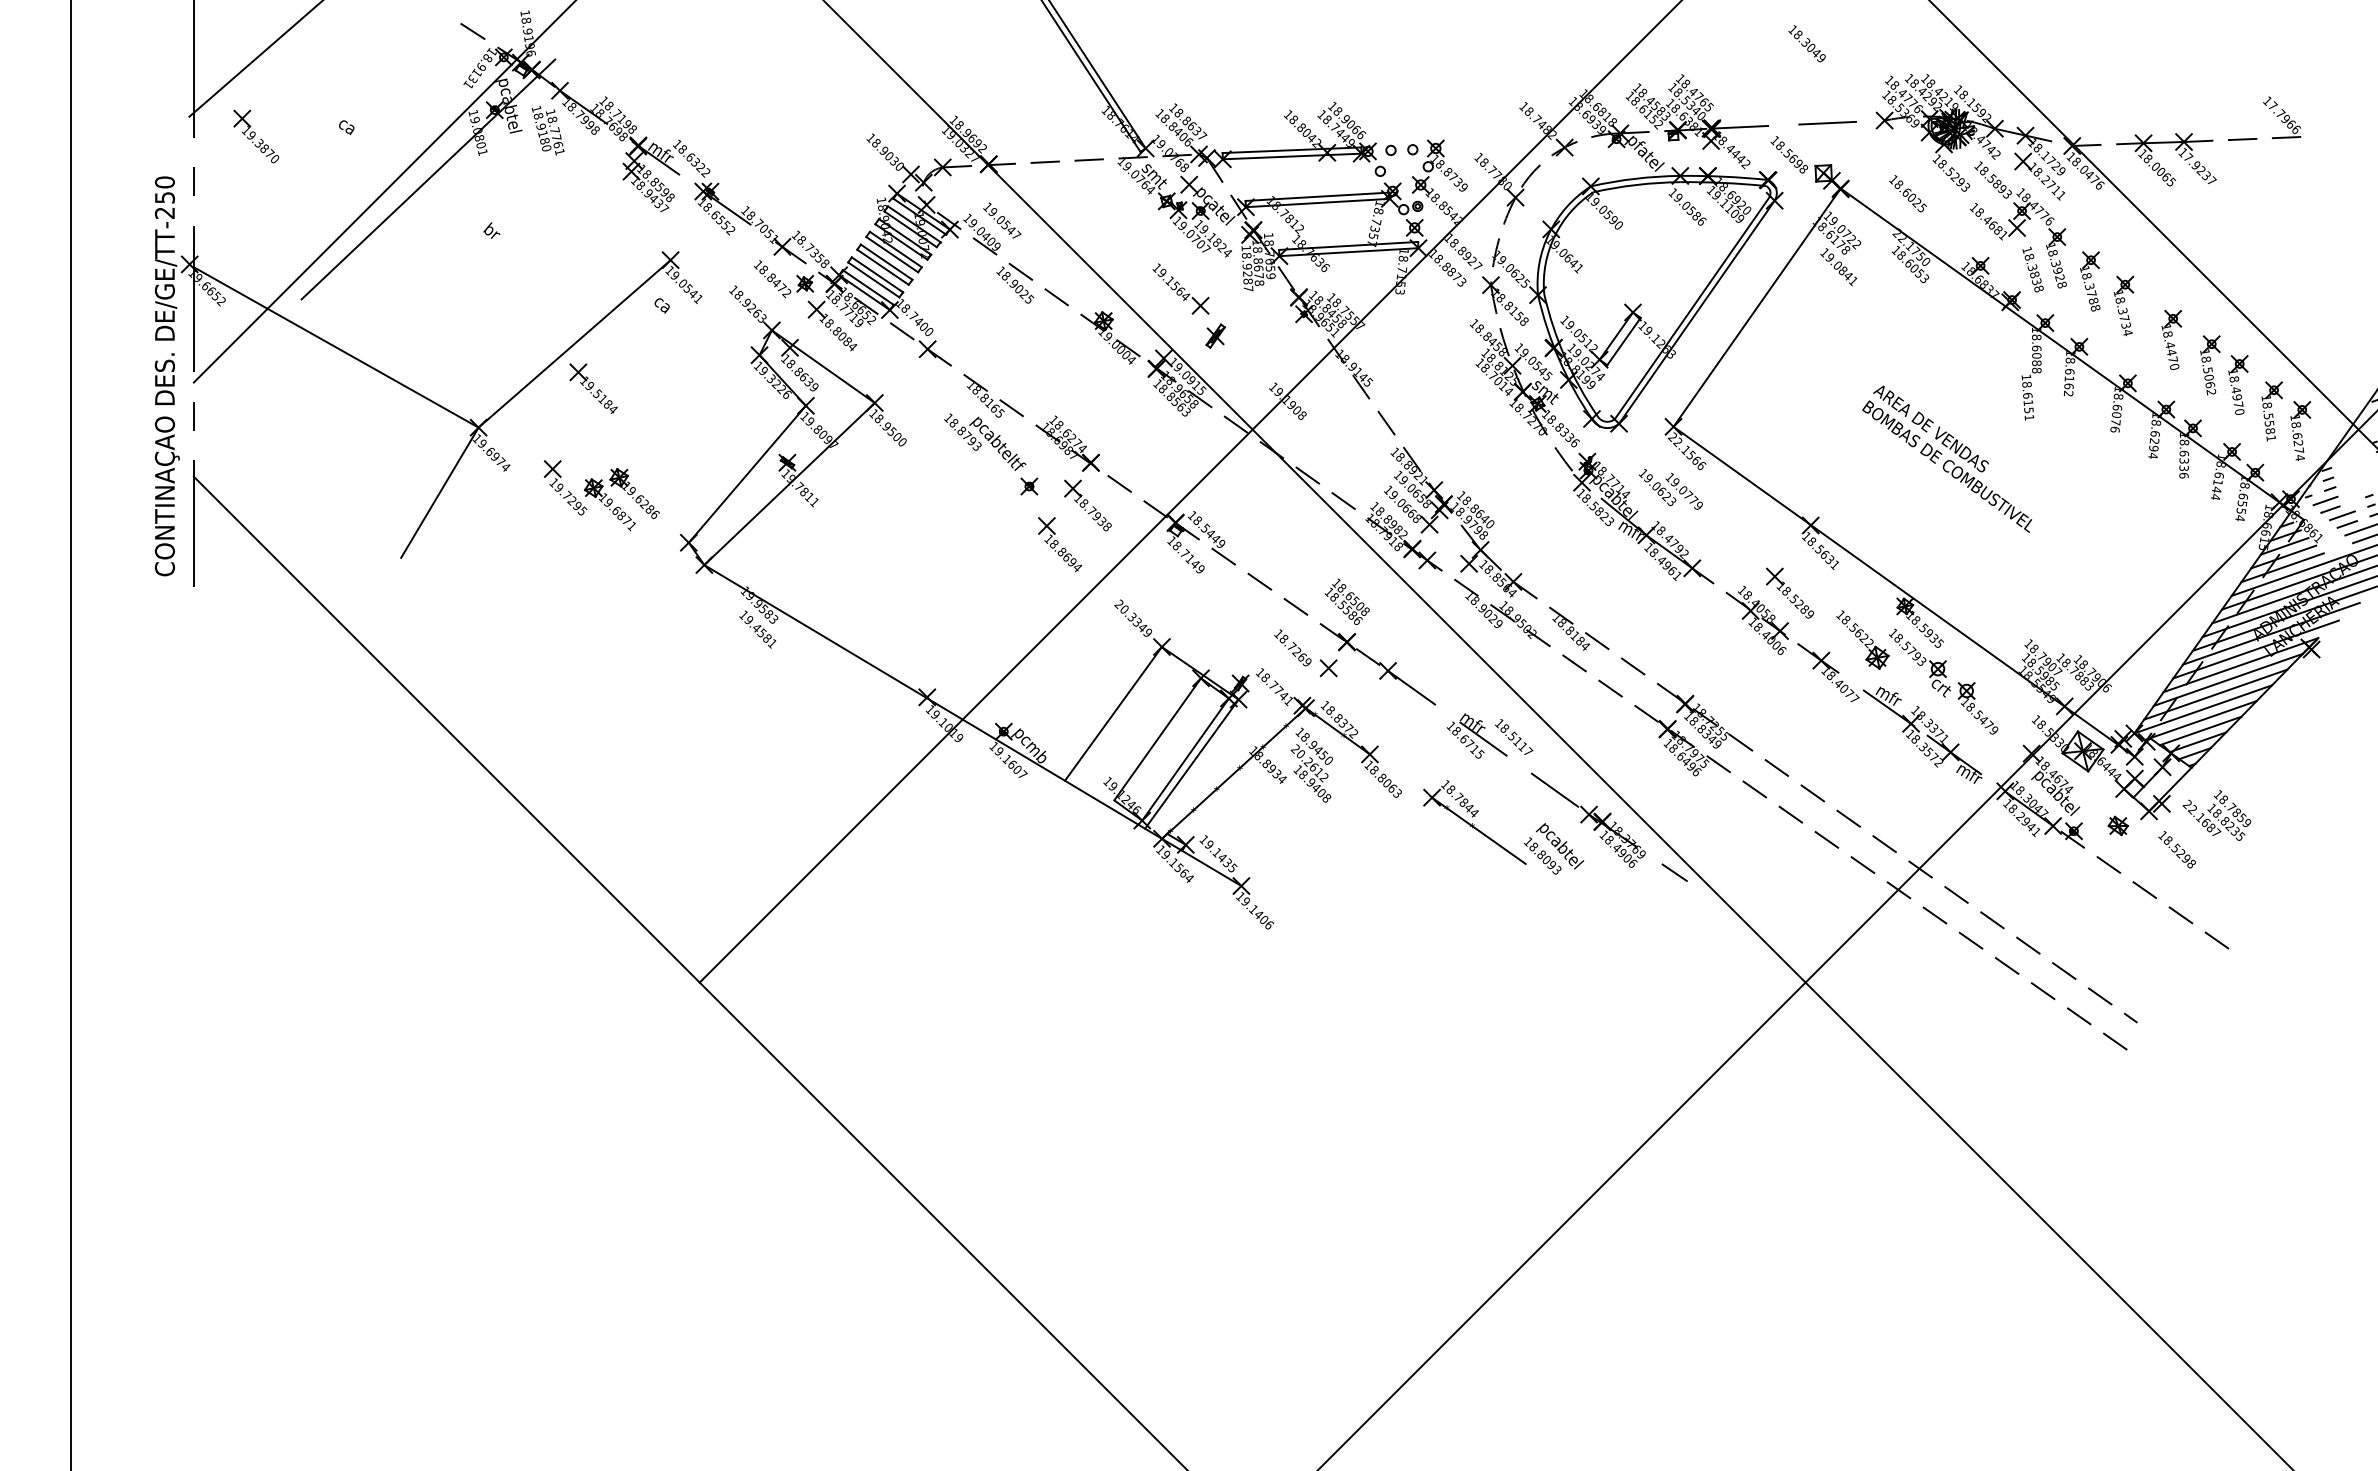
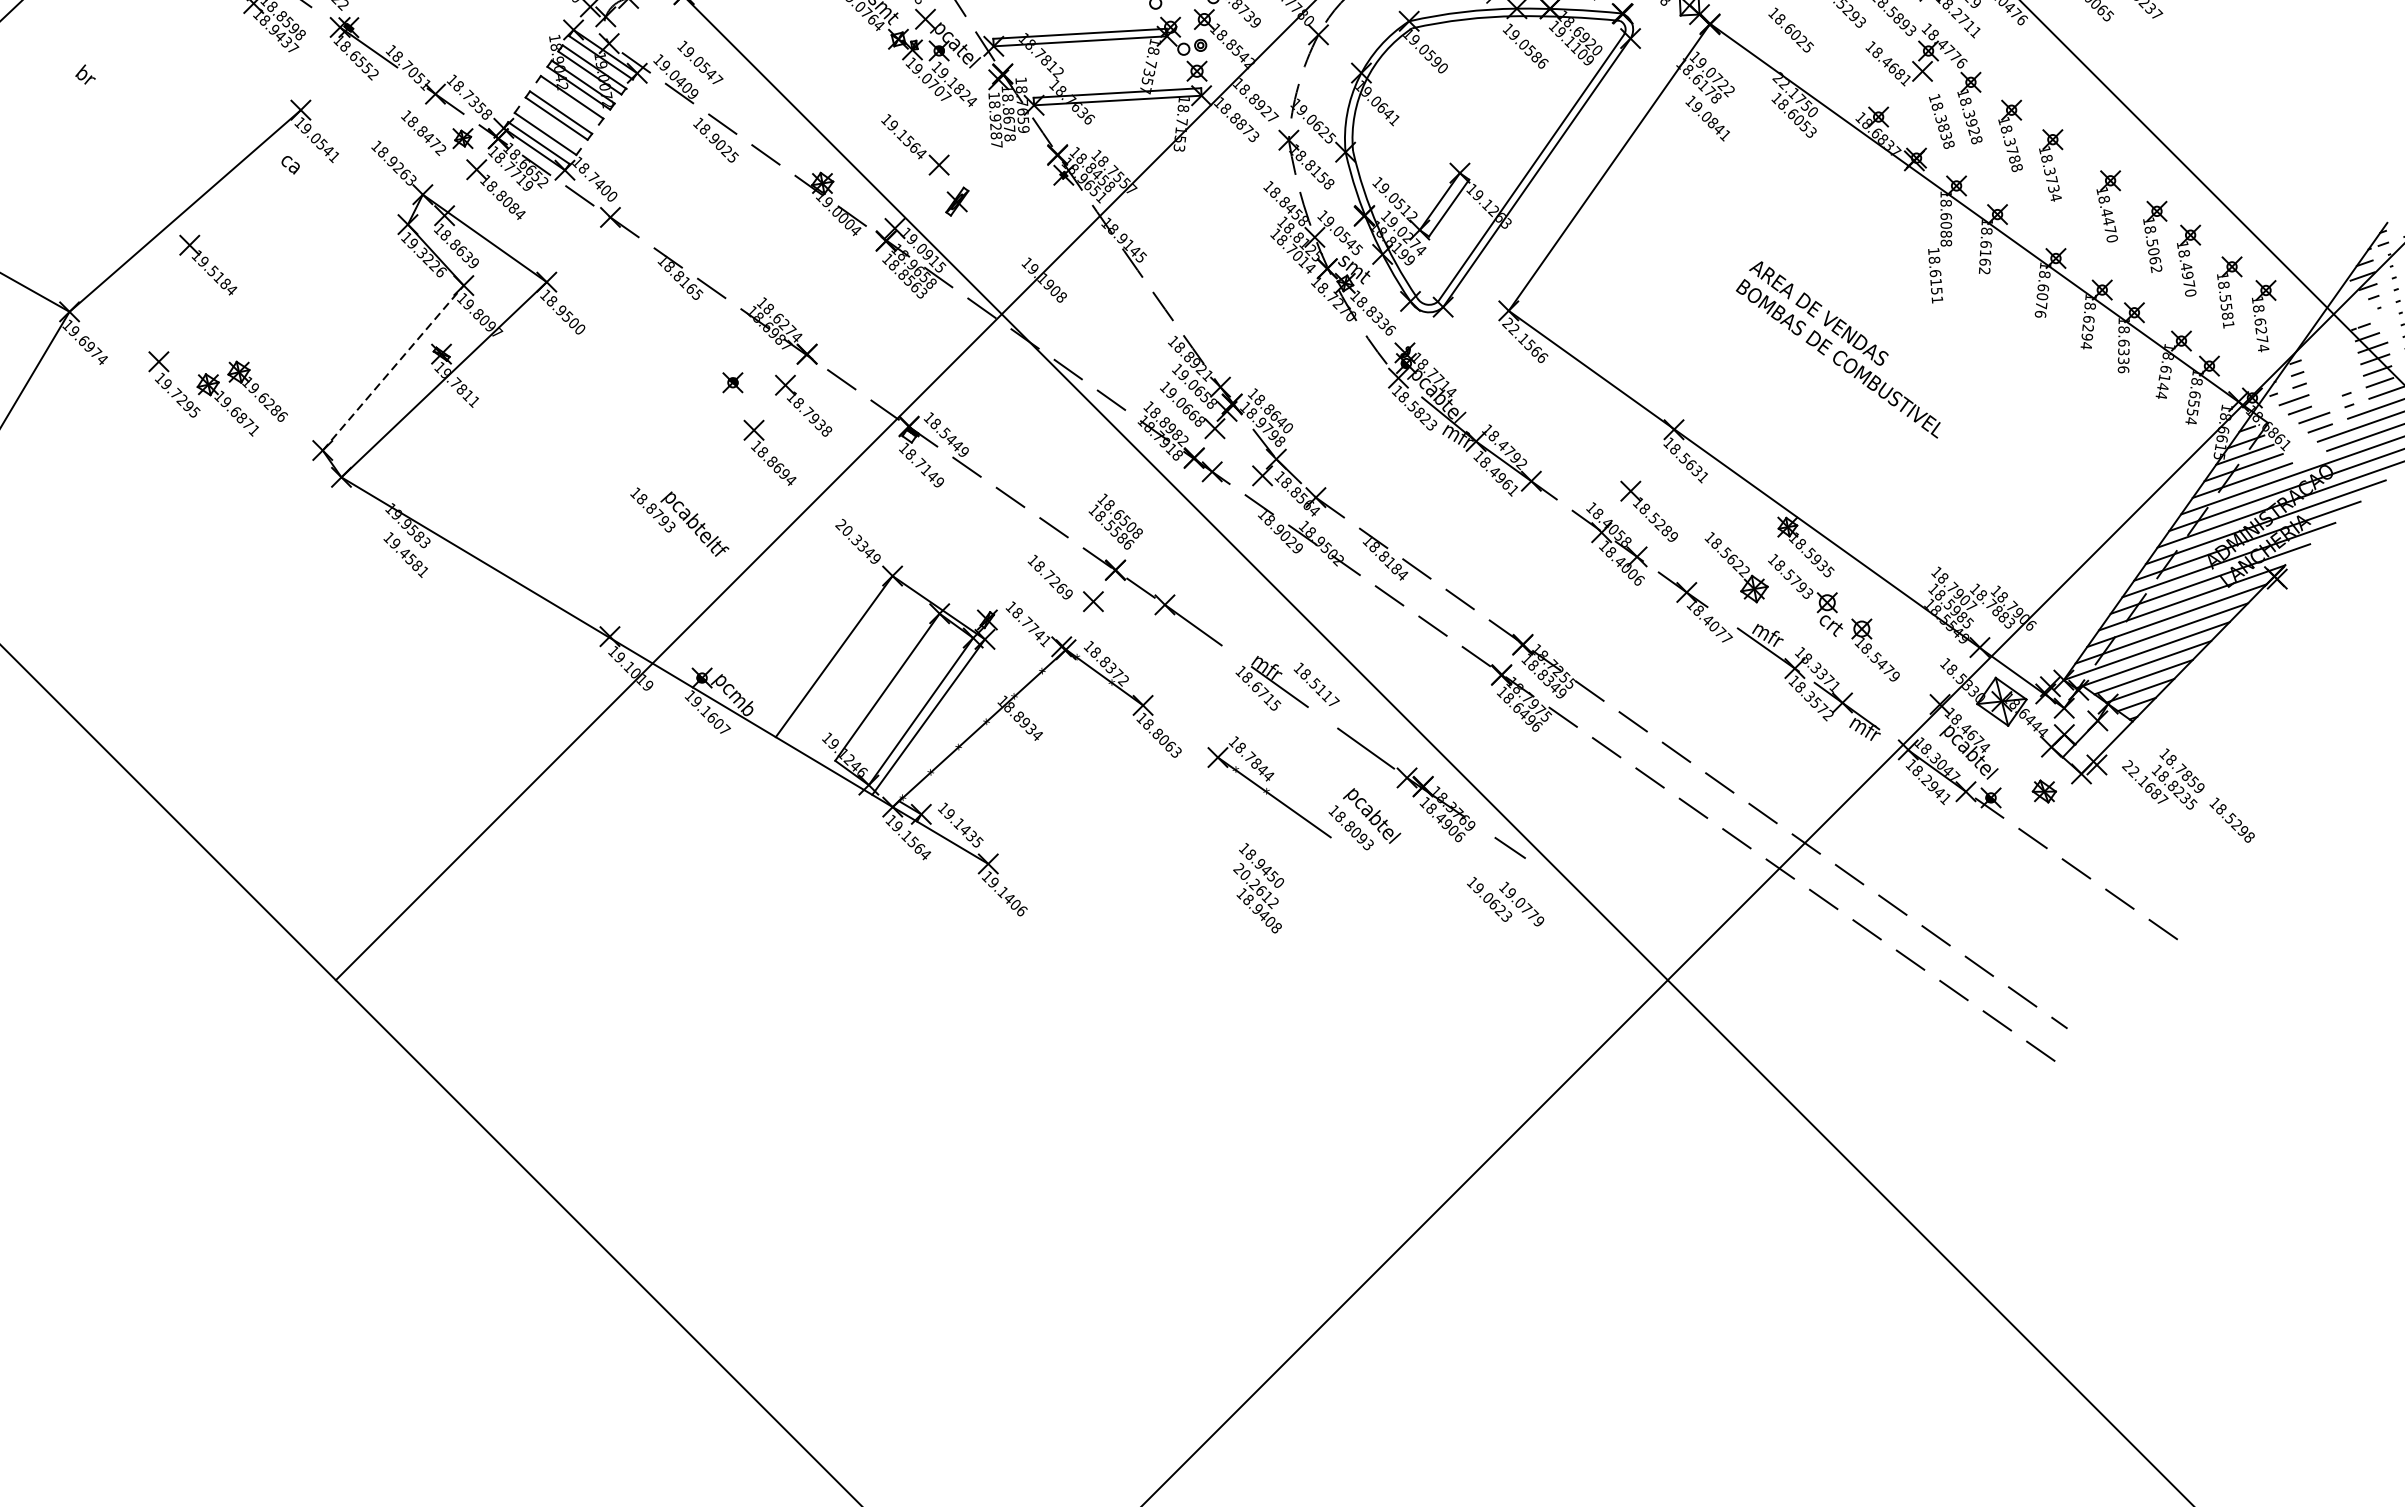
line: (892, 254) -> (568, 103), removed
line: (877, 274) -> (550, 127), removed
text: (985, 441) -> (680, 521), moved
line: (747, 473) -> (393, 367), solid -> dashed
text: (1670, 488) -> (1505, 900), moved
text: (1311, 764) -> (1258, 887), moved
text: (2176, 849) -> (2231, 819), moved

